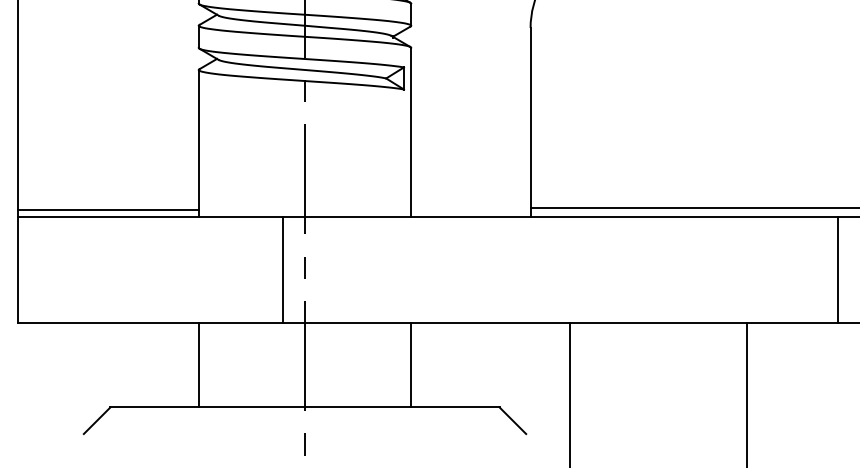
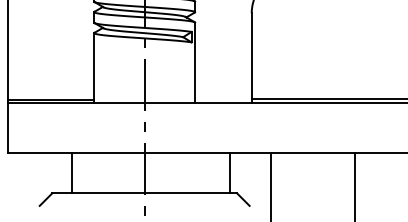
line: (283, 270) -> (134, 128), removed
line: (837, 270) -> (397, 128), removed
line: (199, 365) -> (72, 173), moved
line: (412, 365) -> (230, 173), moved

